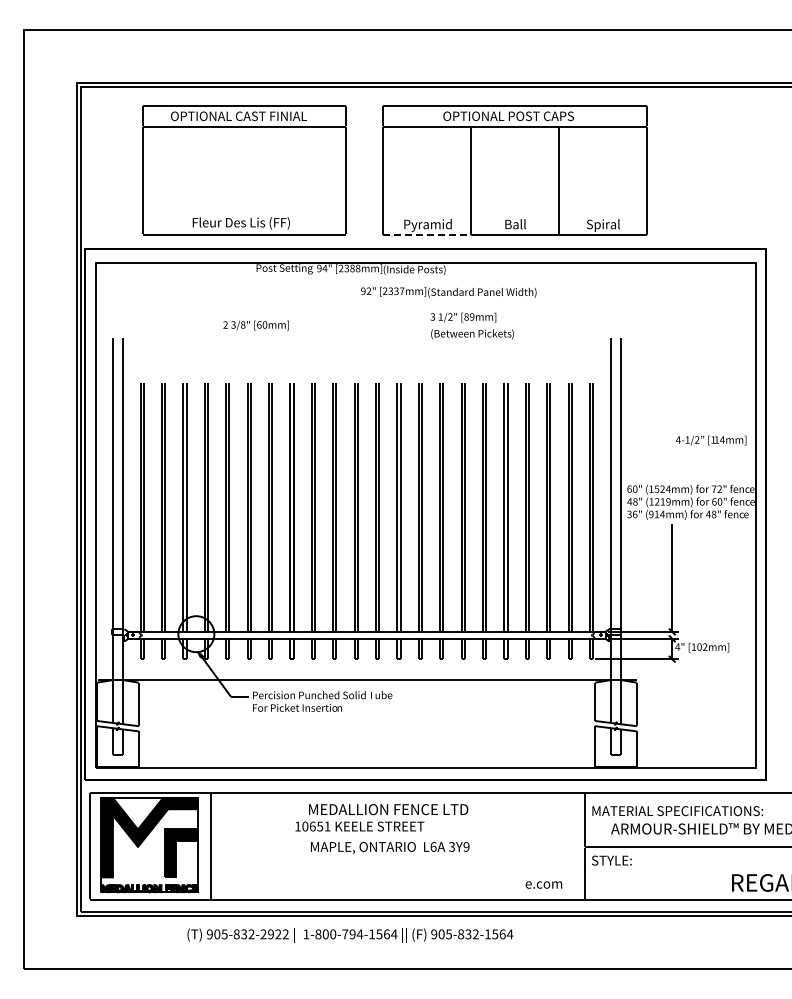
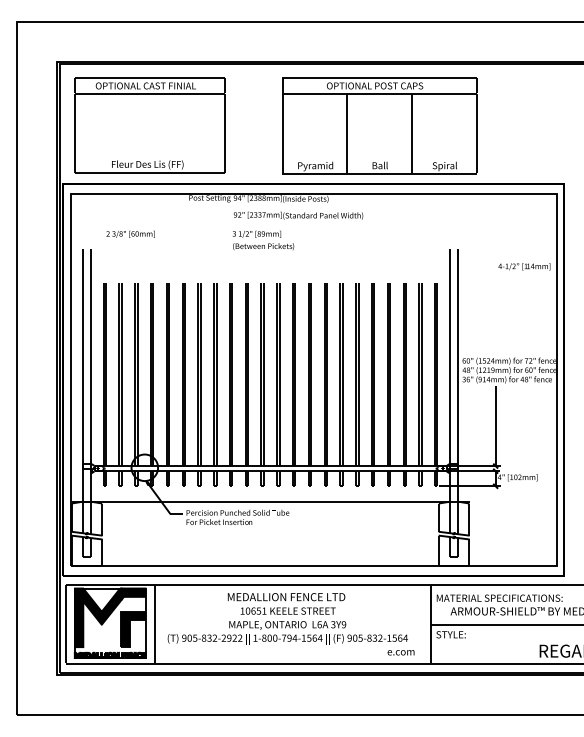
part: (244, 170) -> (150, 125), moved
line: (427, 235) -> (315, 173), dashed -> solid
text: (448, 292) -> (298, 215), moved
text: (255, 325) -> (130, 234), moved
text: (471, 325) -> (262, 240), moved
text: (711, 440) -> (524, 266), moved
text: (359, 826) -> (287, 611), moved
text: (350, 935) -> (287, 639), moved

